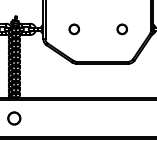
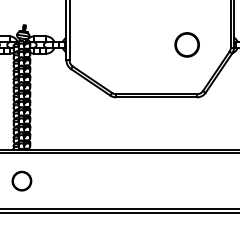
part: (73, 29) -> (112, 45), removed
part: (121, 29) -> (185, 45), size x1.6

